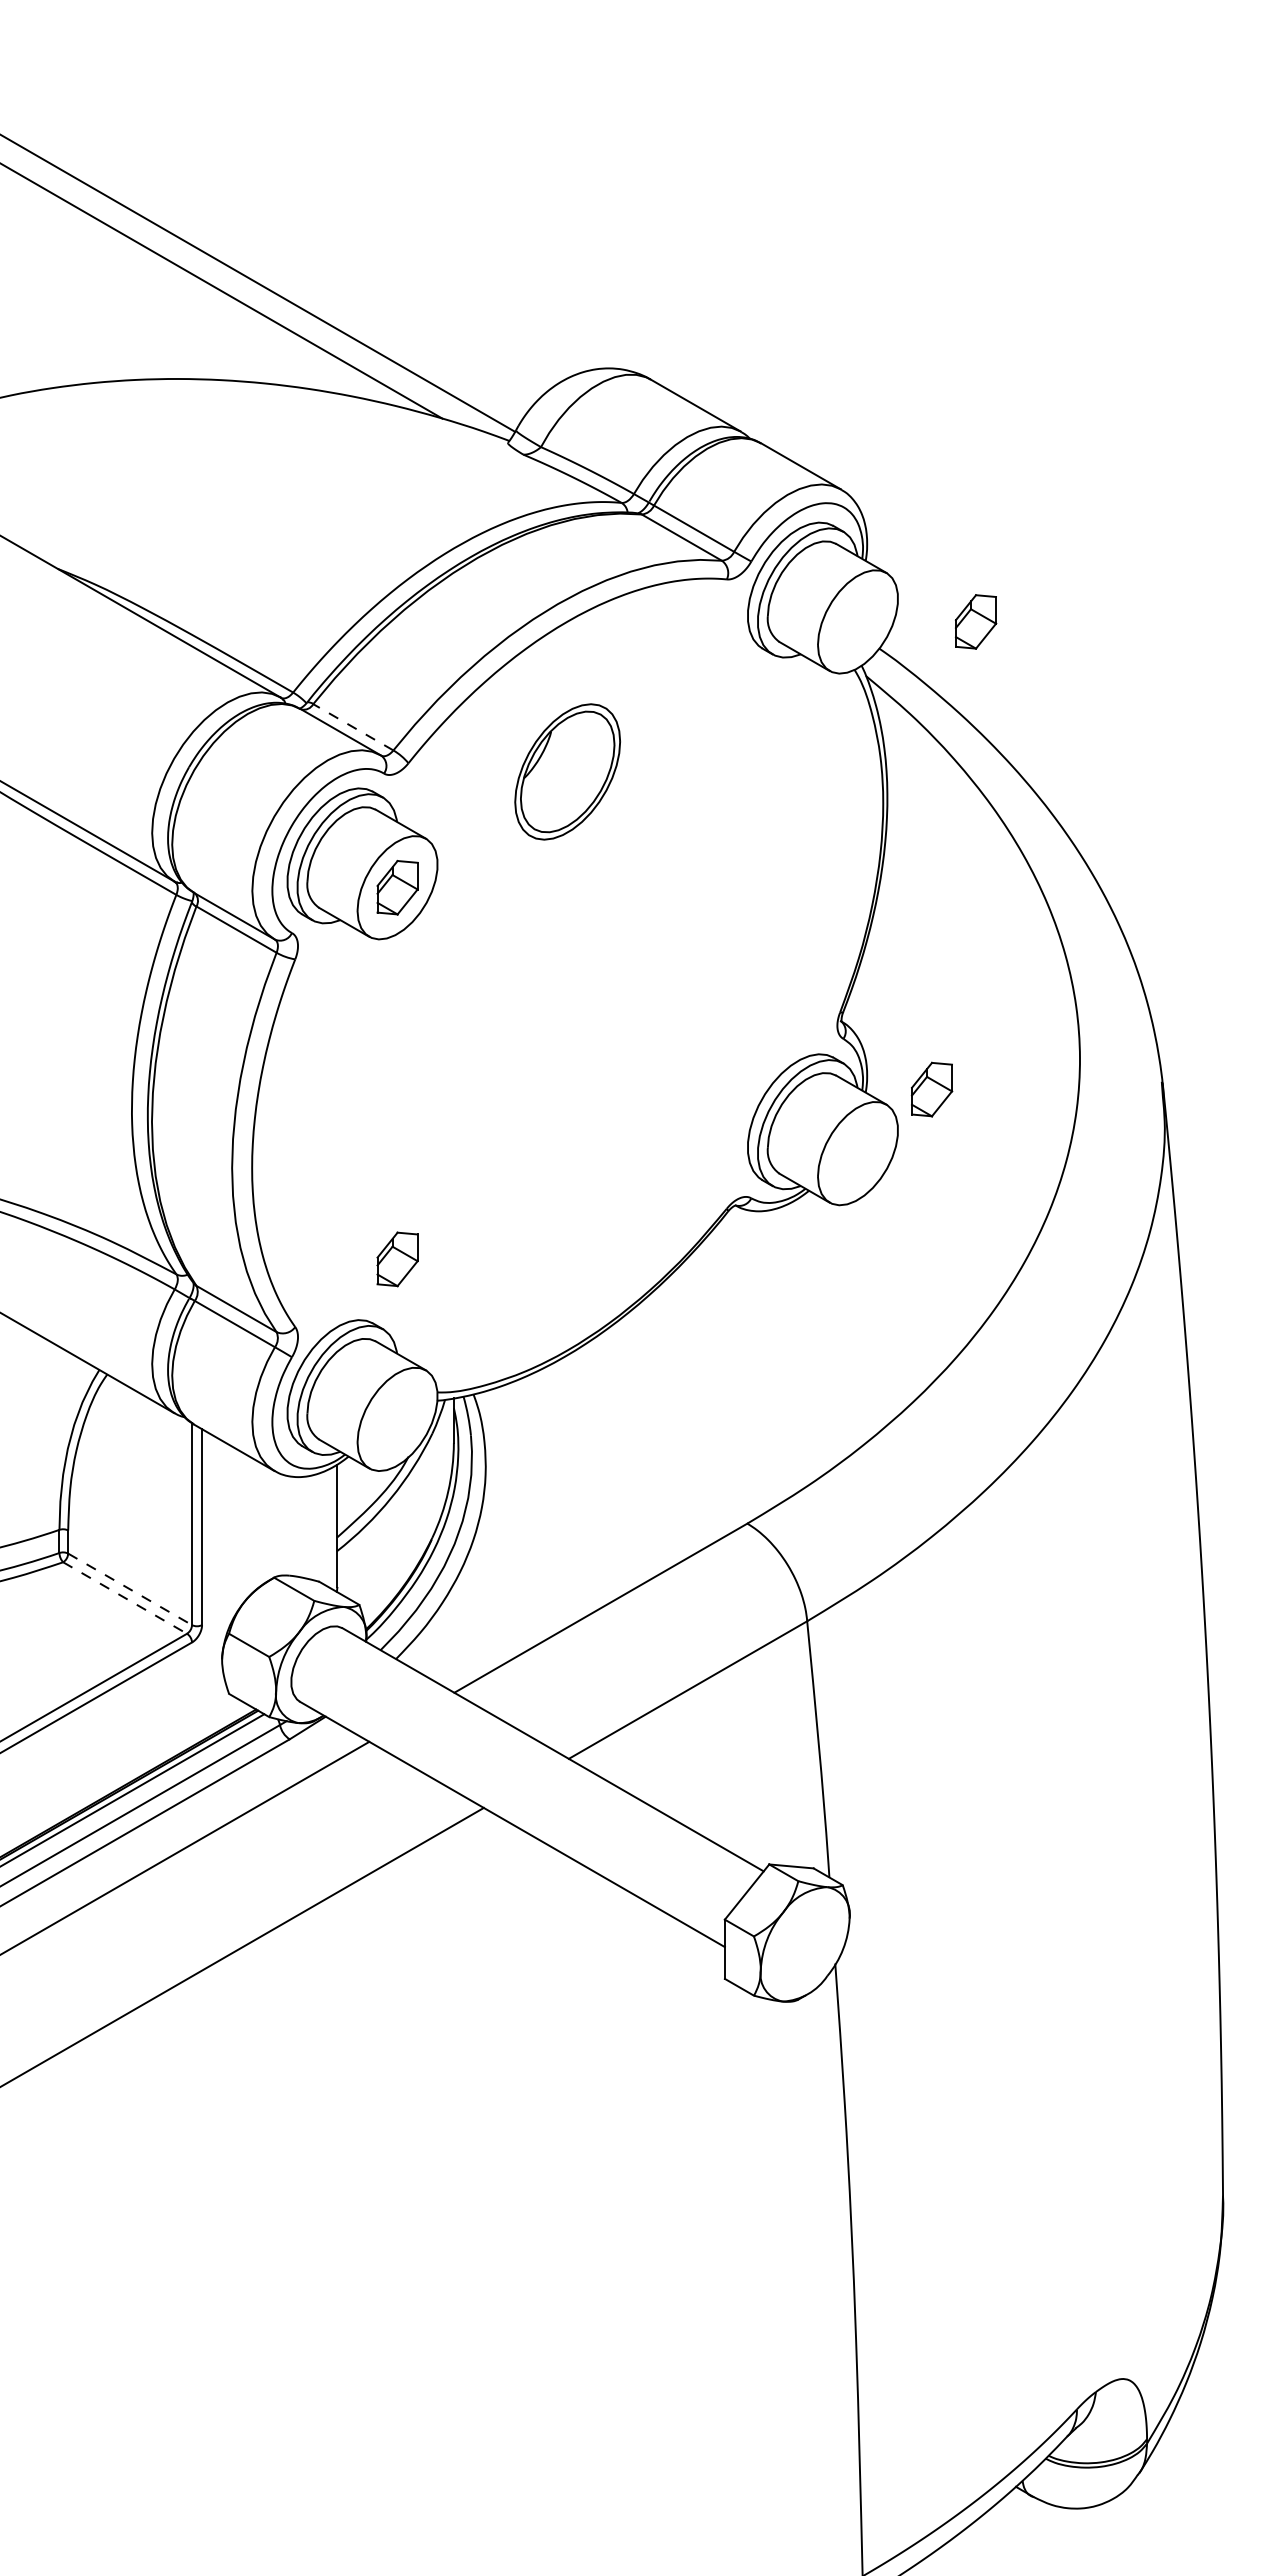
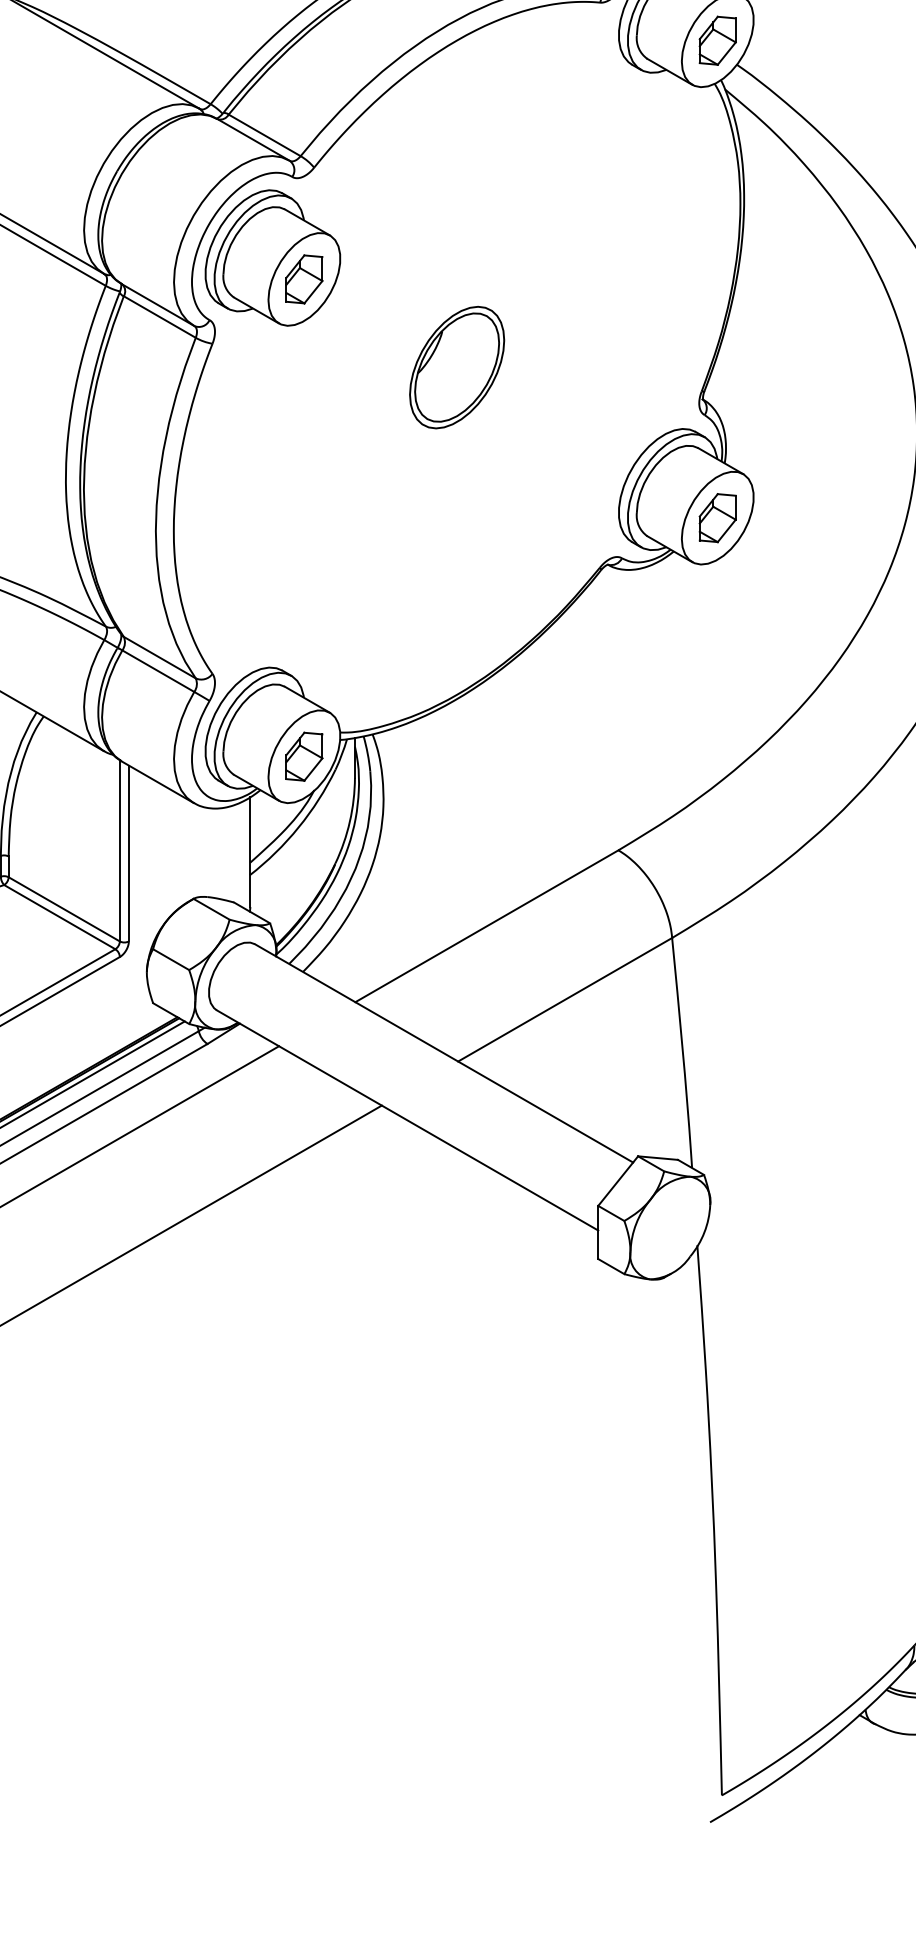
part: (976, 621) -> (718, 40), moved
line: (352, 727) -> (263, 135), dashed -> solid
part: (567, 771) -> (456, 367), moved
part: (931, 1089) -> (717, 518), moved
part: (397, 1259) -> (304, 756), moved
line: (130, 1589) -> (64, 909), dashed -> solid
line: (125, 1598) -> (60, 917), dashed -> solid

